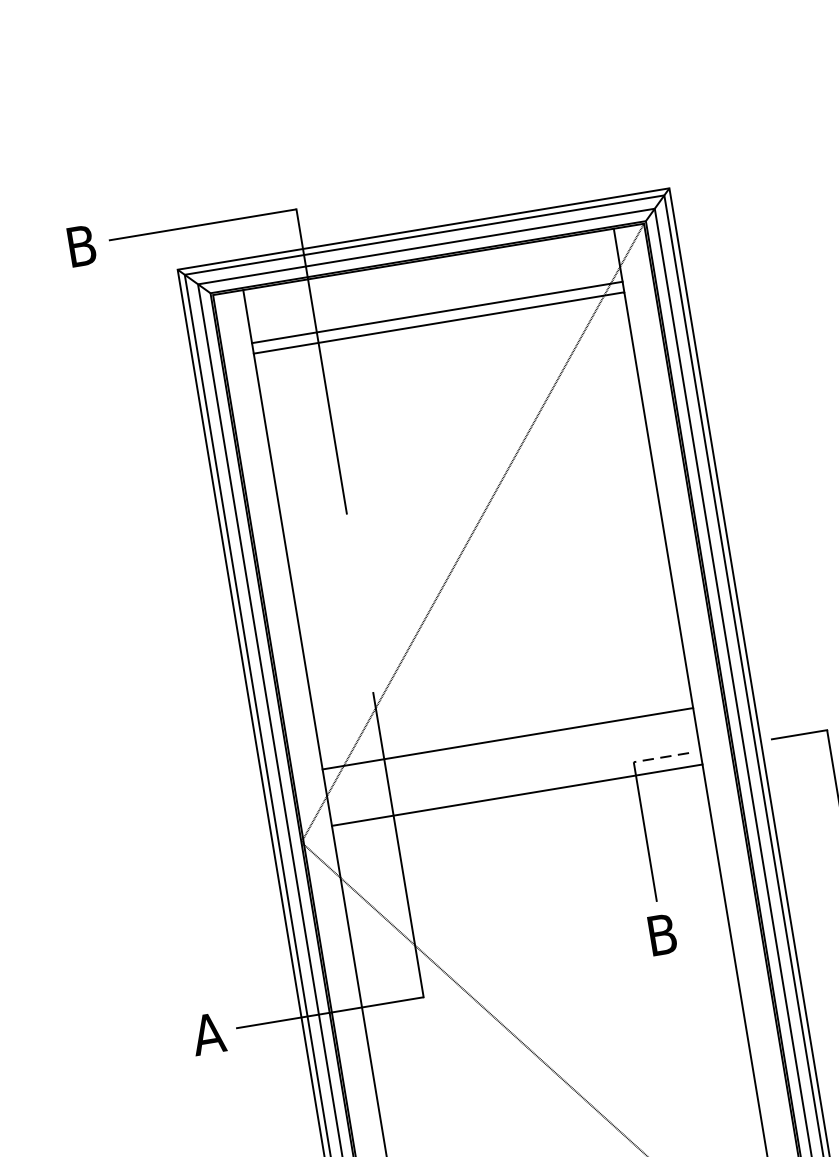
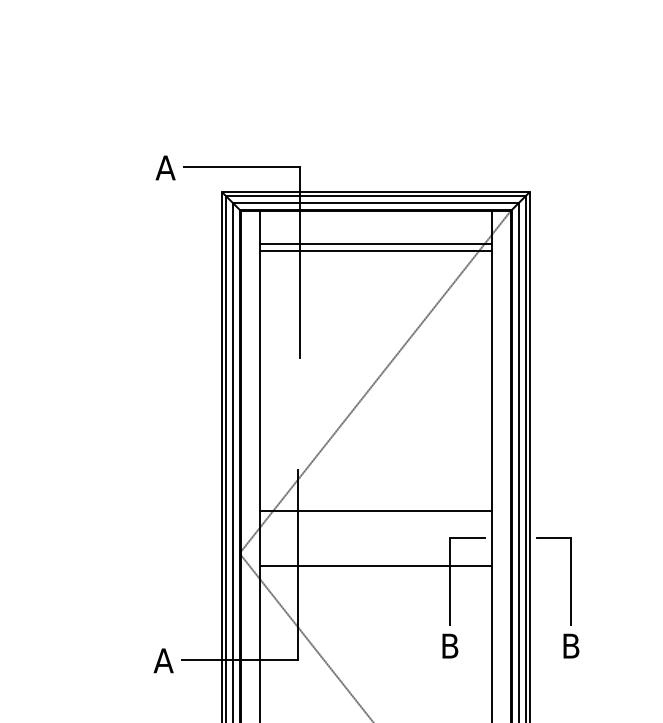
text: (80, 245) -> (165, 167), B -> A
line: (659, 758) -> (466, 538), dashed -> solid
line: (516, 795) -> (375, 566), moved

